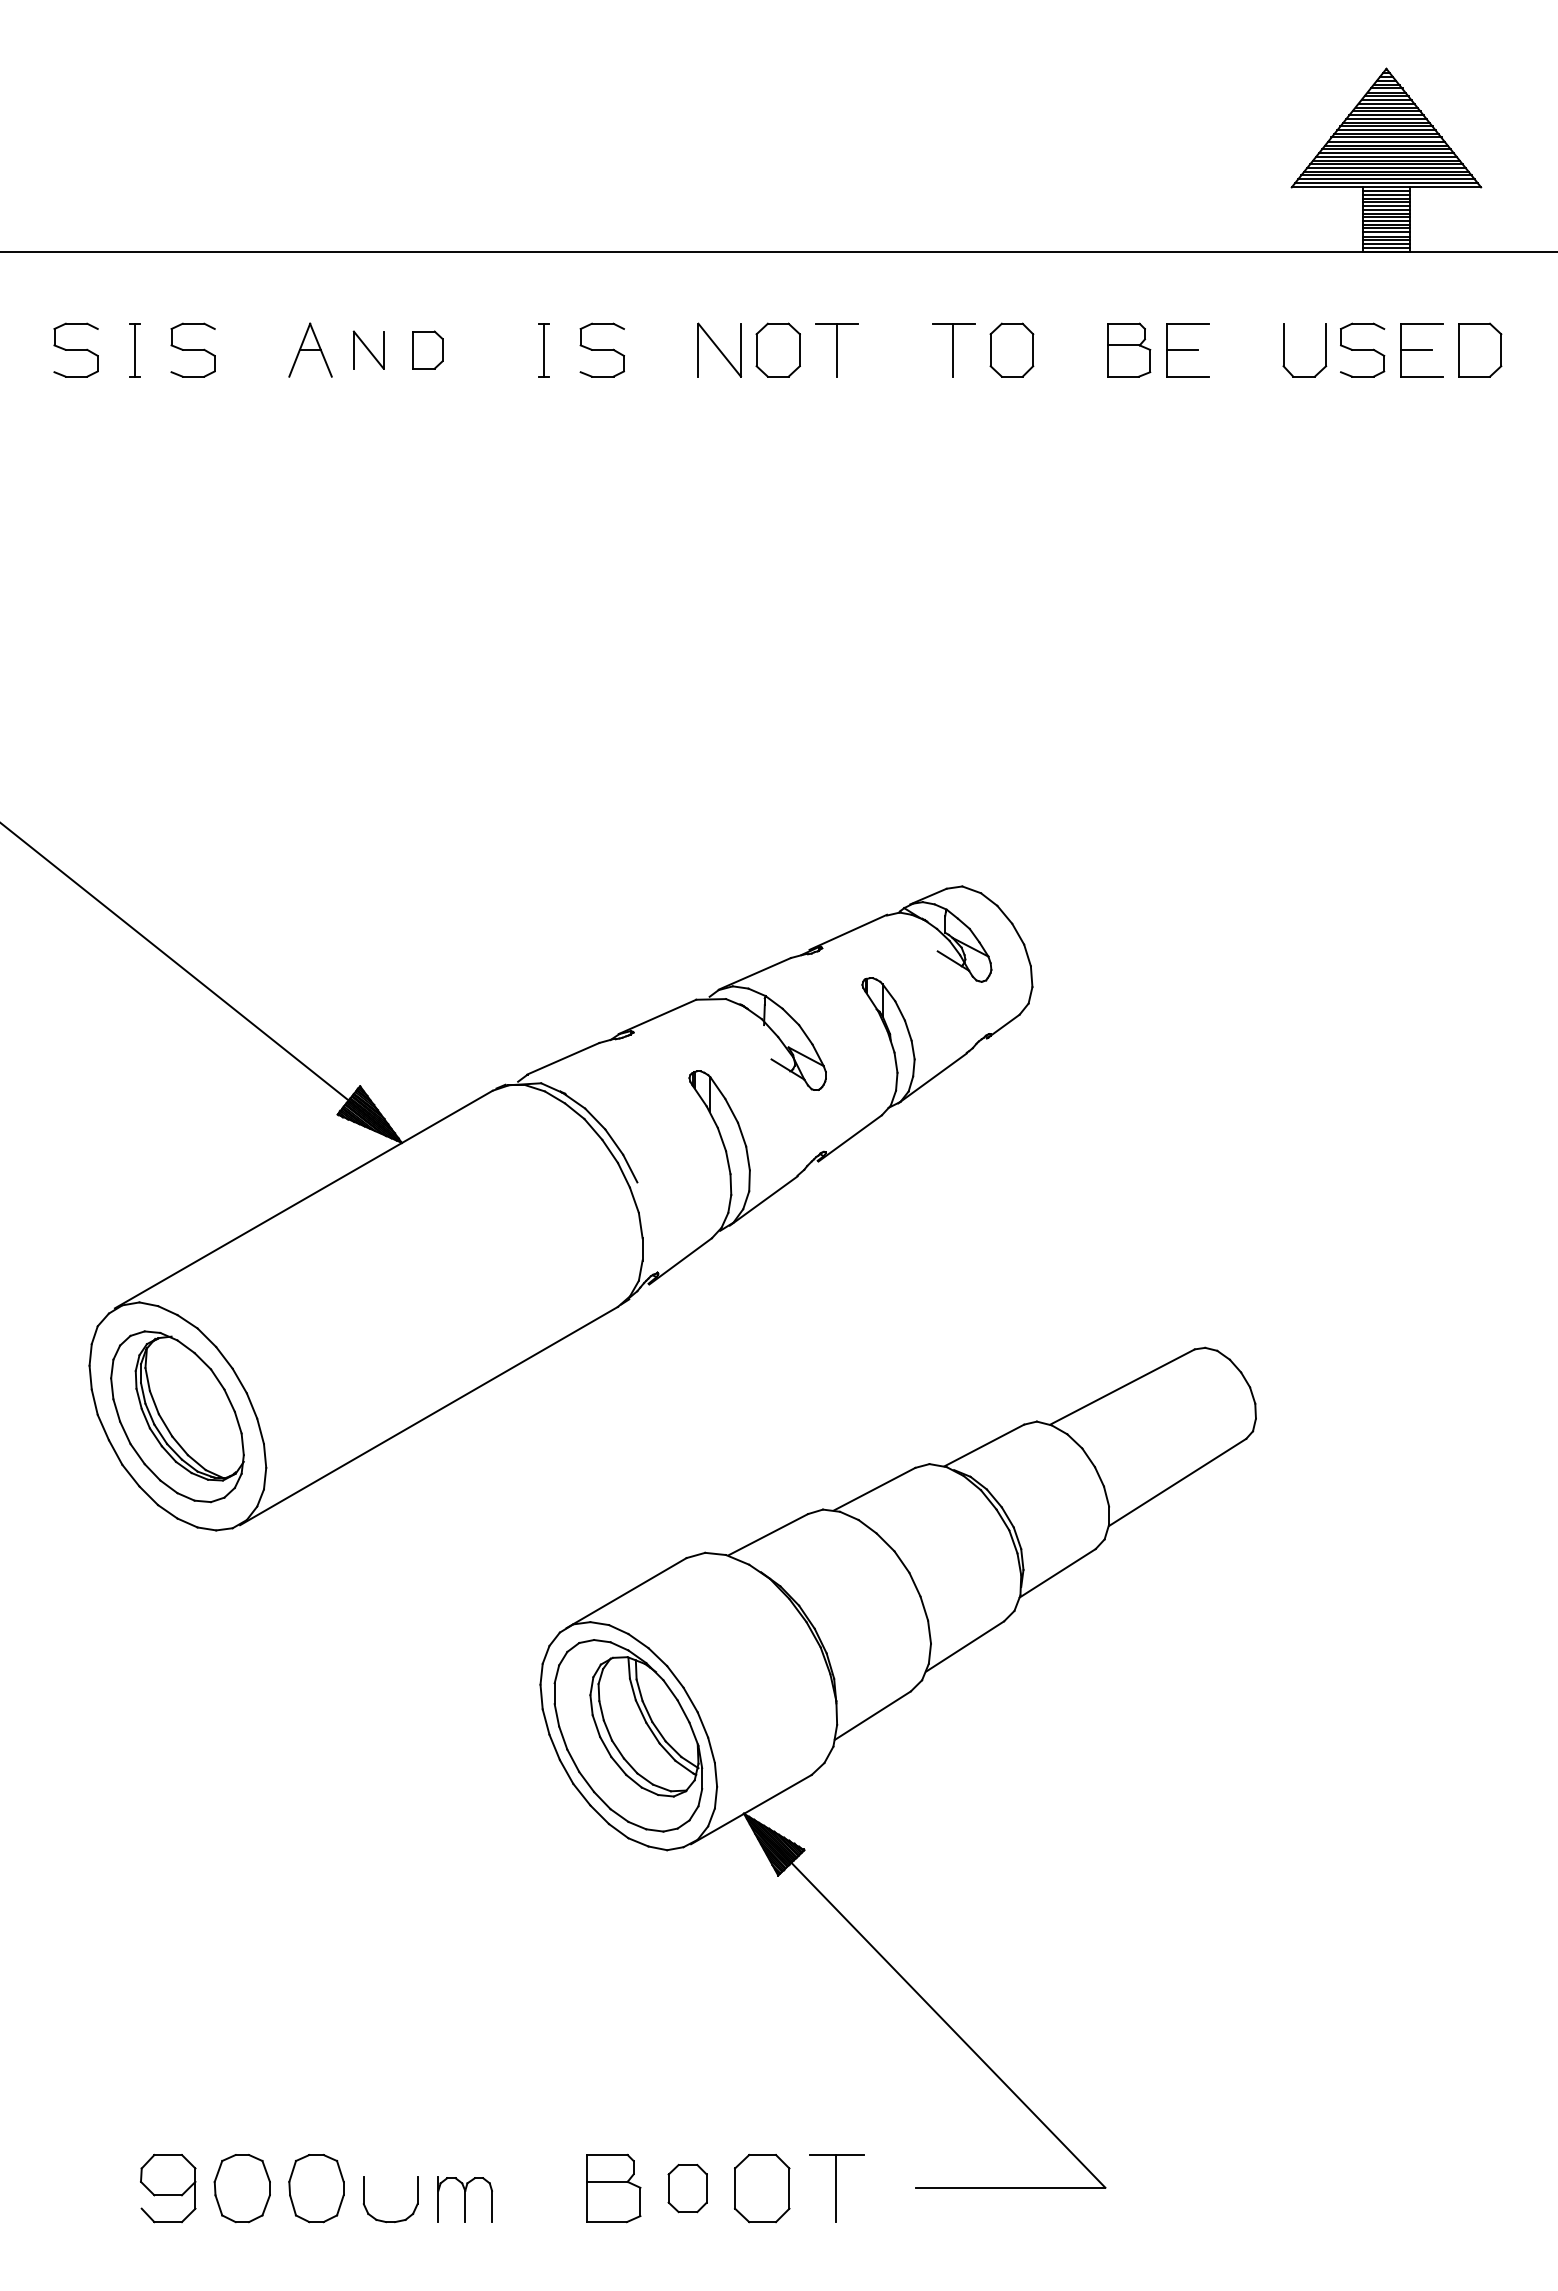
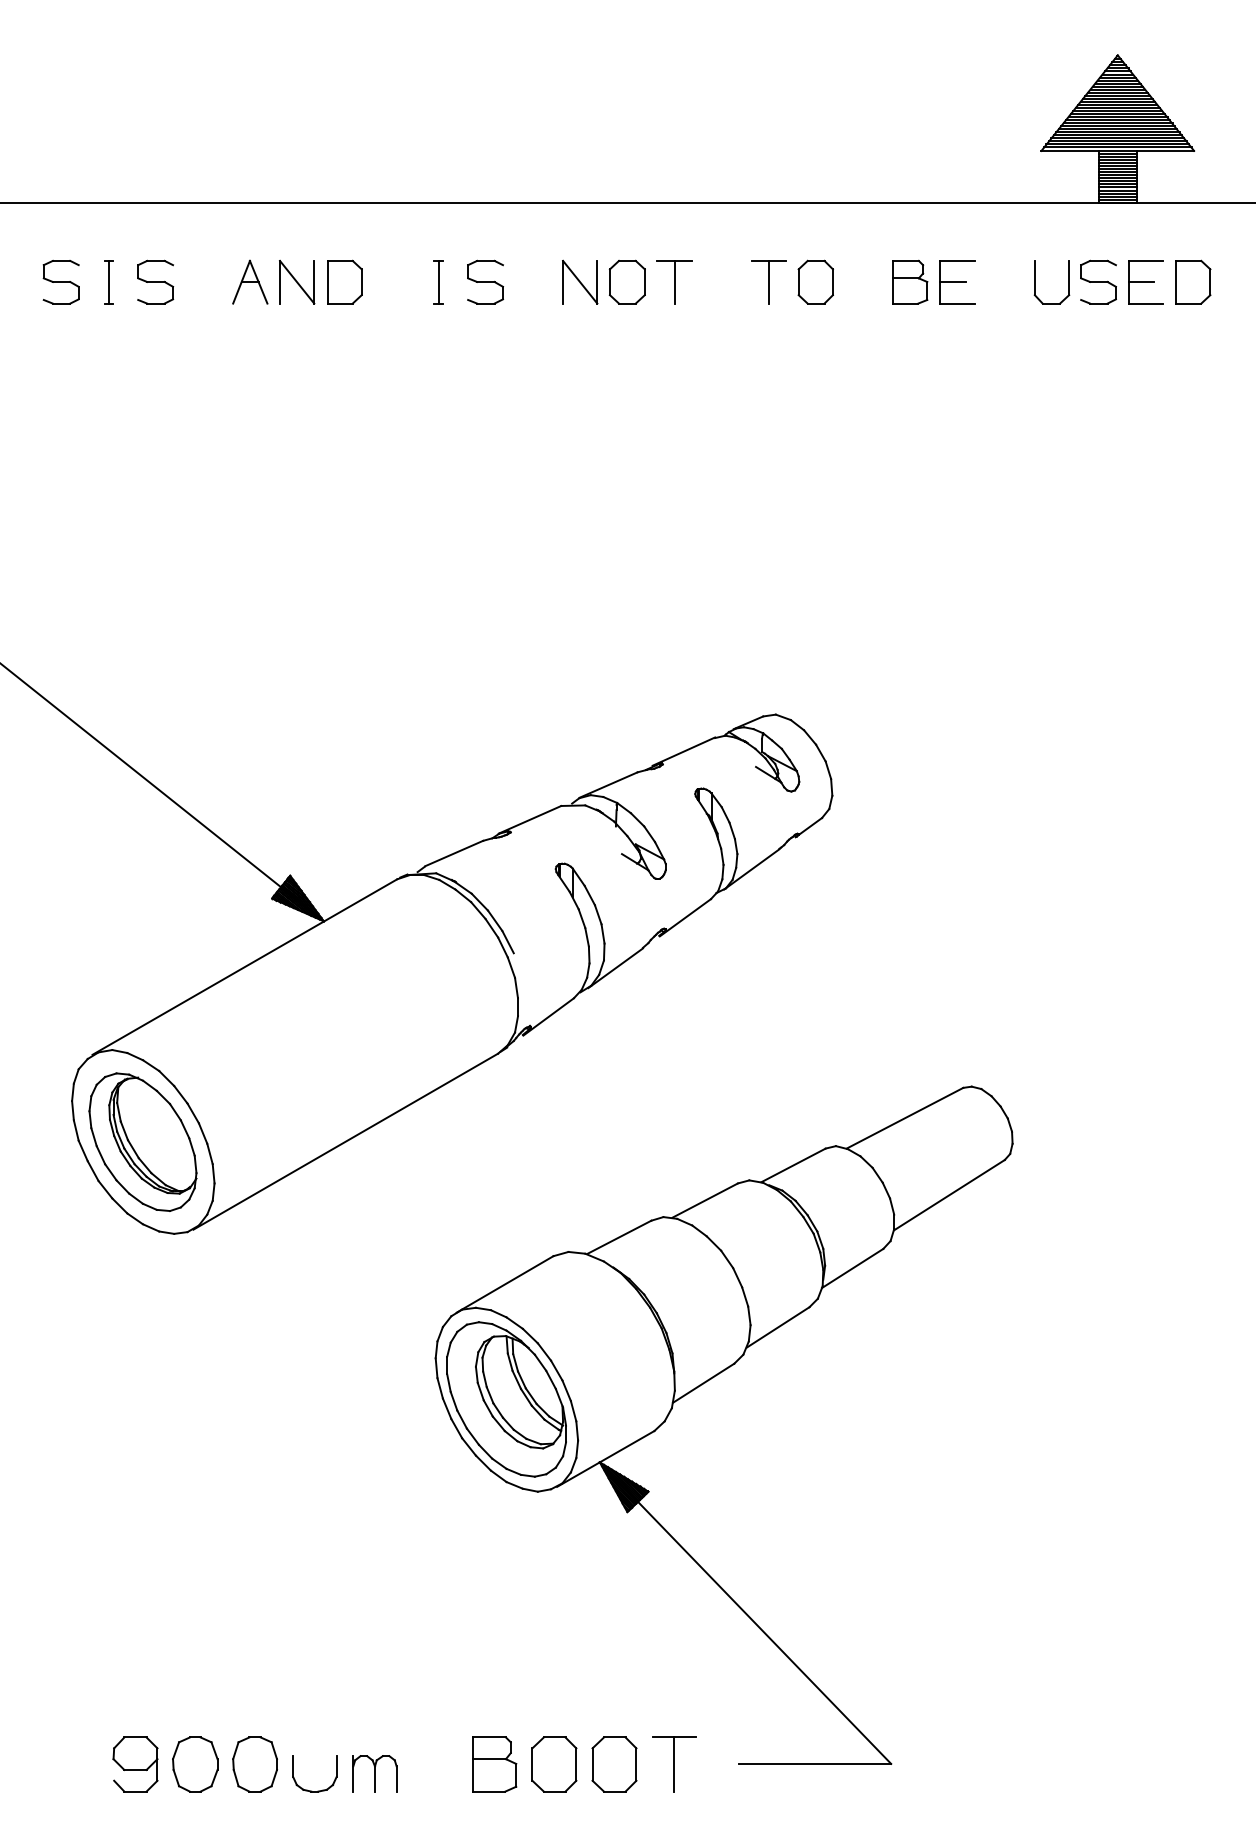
part: (369, 349) -> (297, 281), size x1.43
part: (427, 349) -> (344, 281), size x1.43
part: (687, 2188) -> (554, 1764), size x1.43

